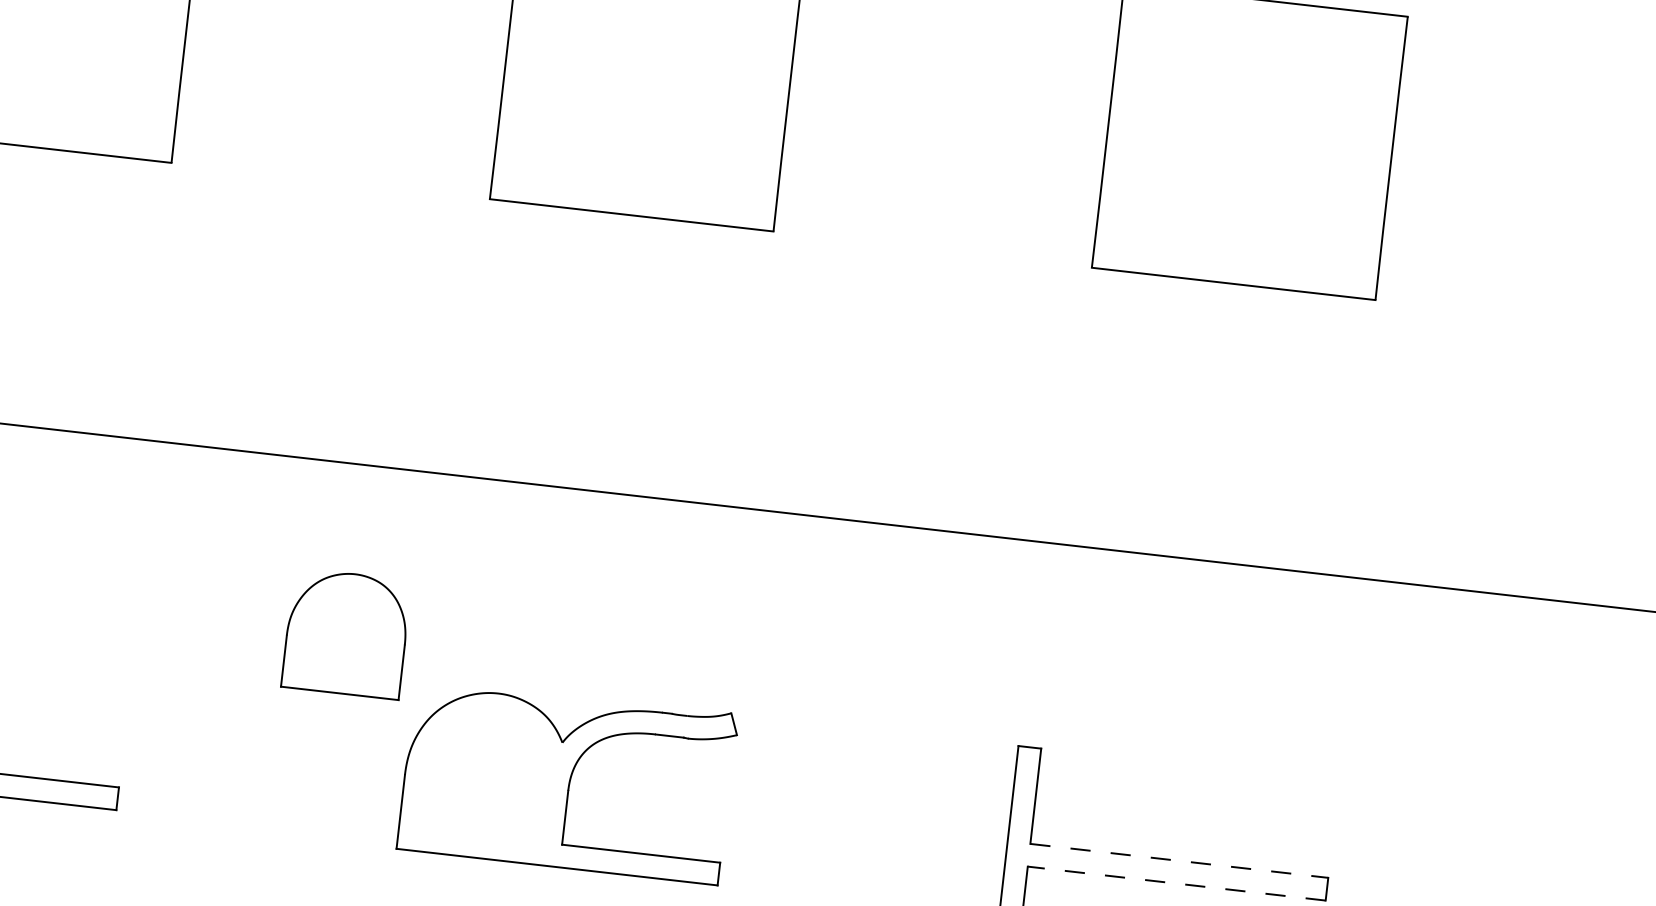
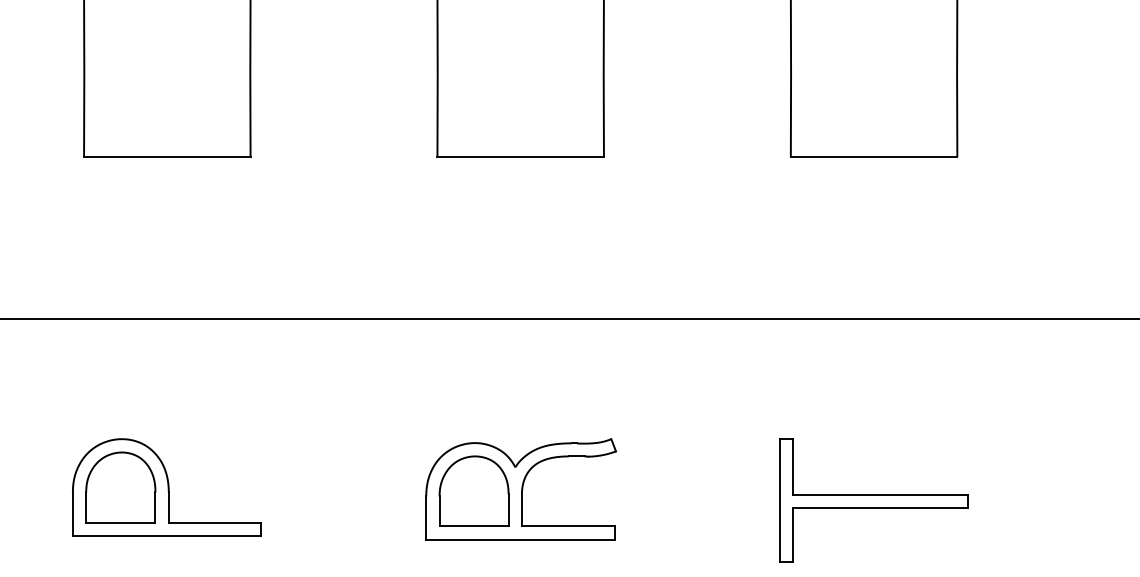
part: (345, 631) -> (473, 490), moved
line: (1180, 861) -> (881, 495), dashed -> solid
line: (1176, 883) -> (880, 508), dashed -> solid

